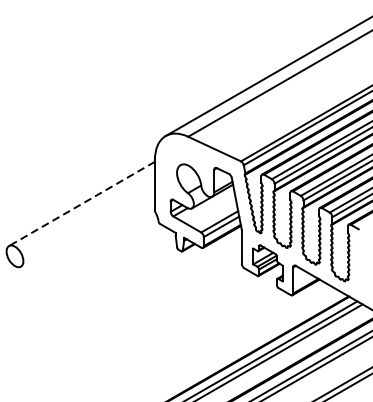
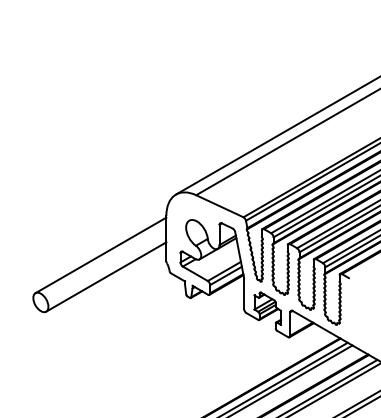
line: (81, 204) -> (100, 255), dashed -> solid
line: (88, 227) -> (106, 276), added

